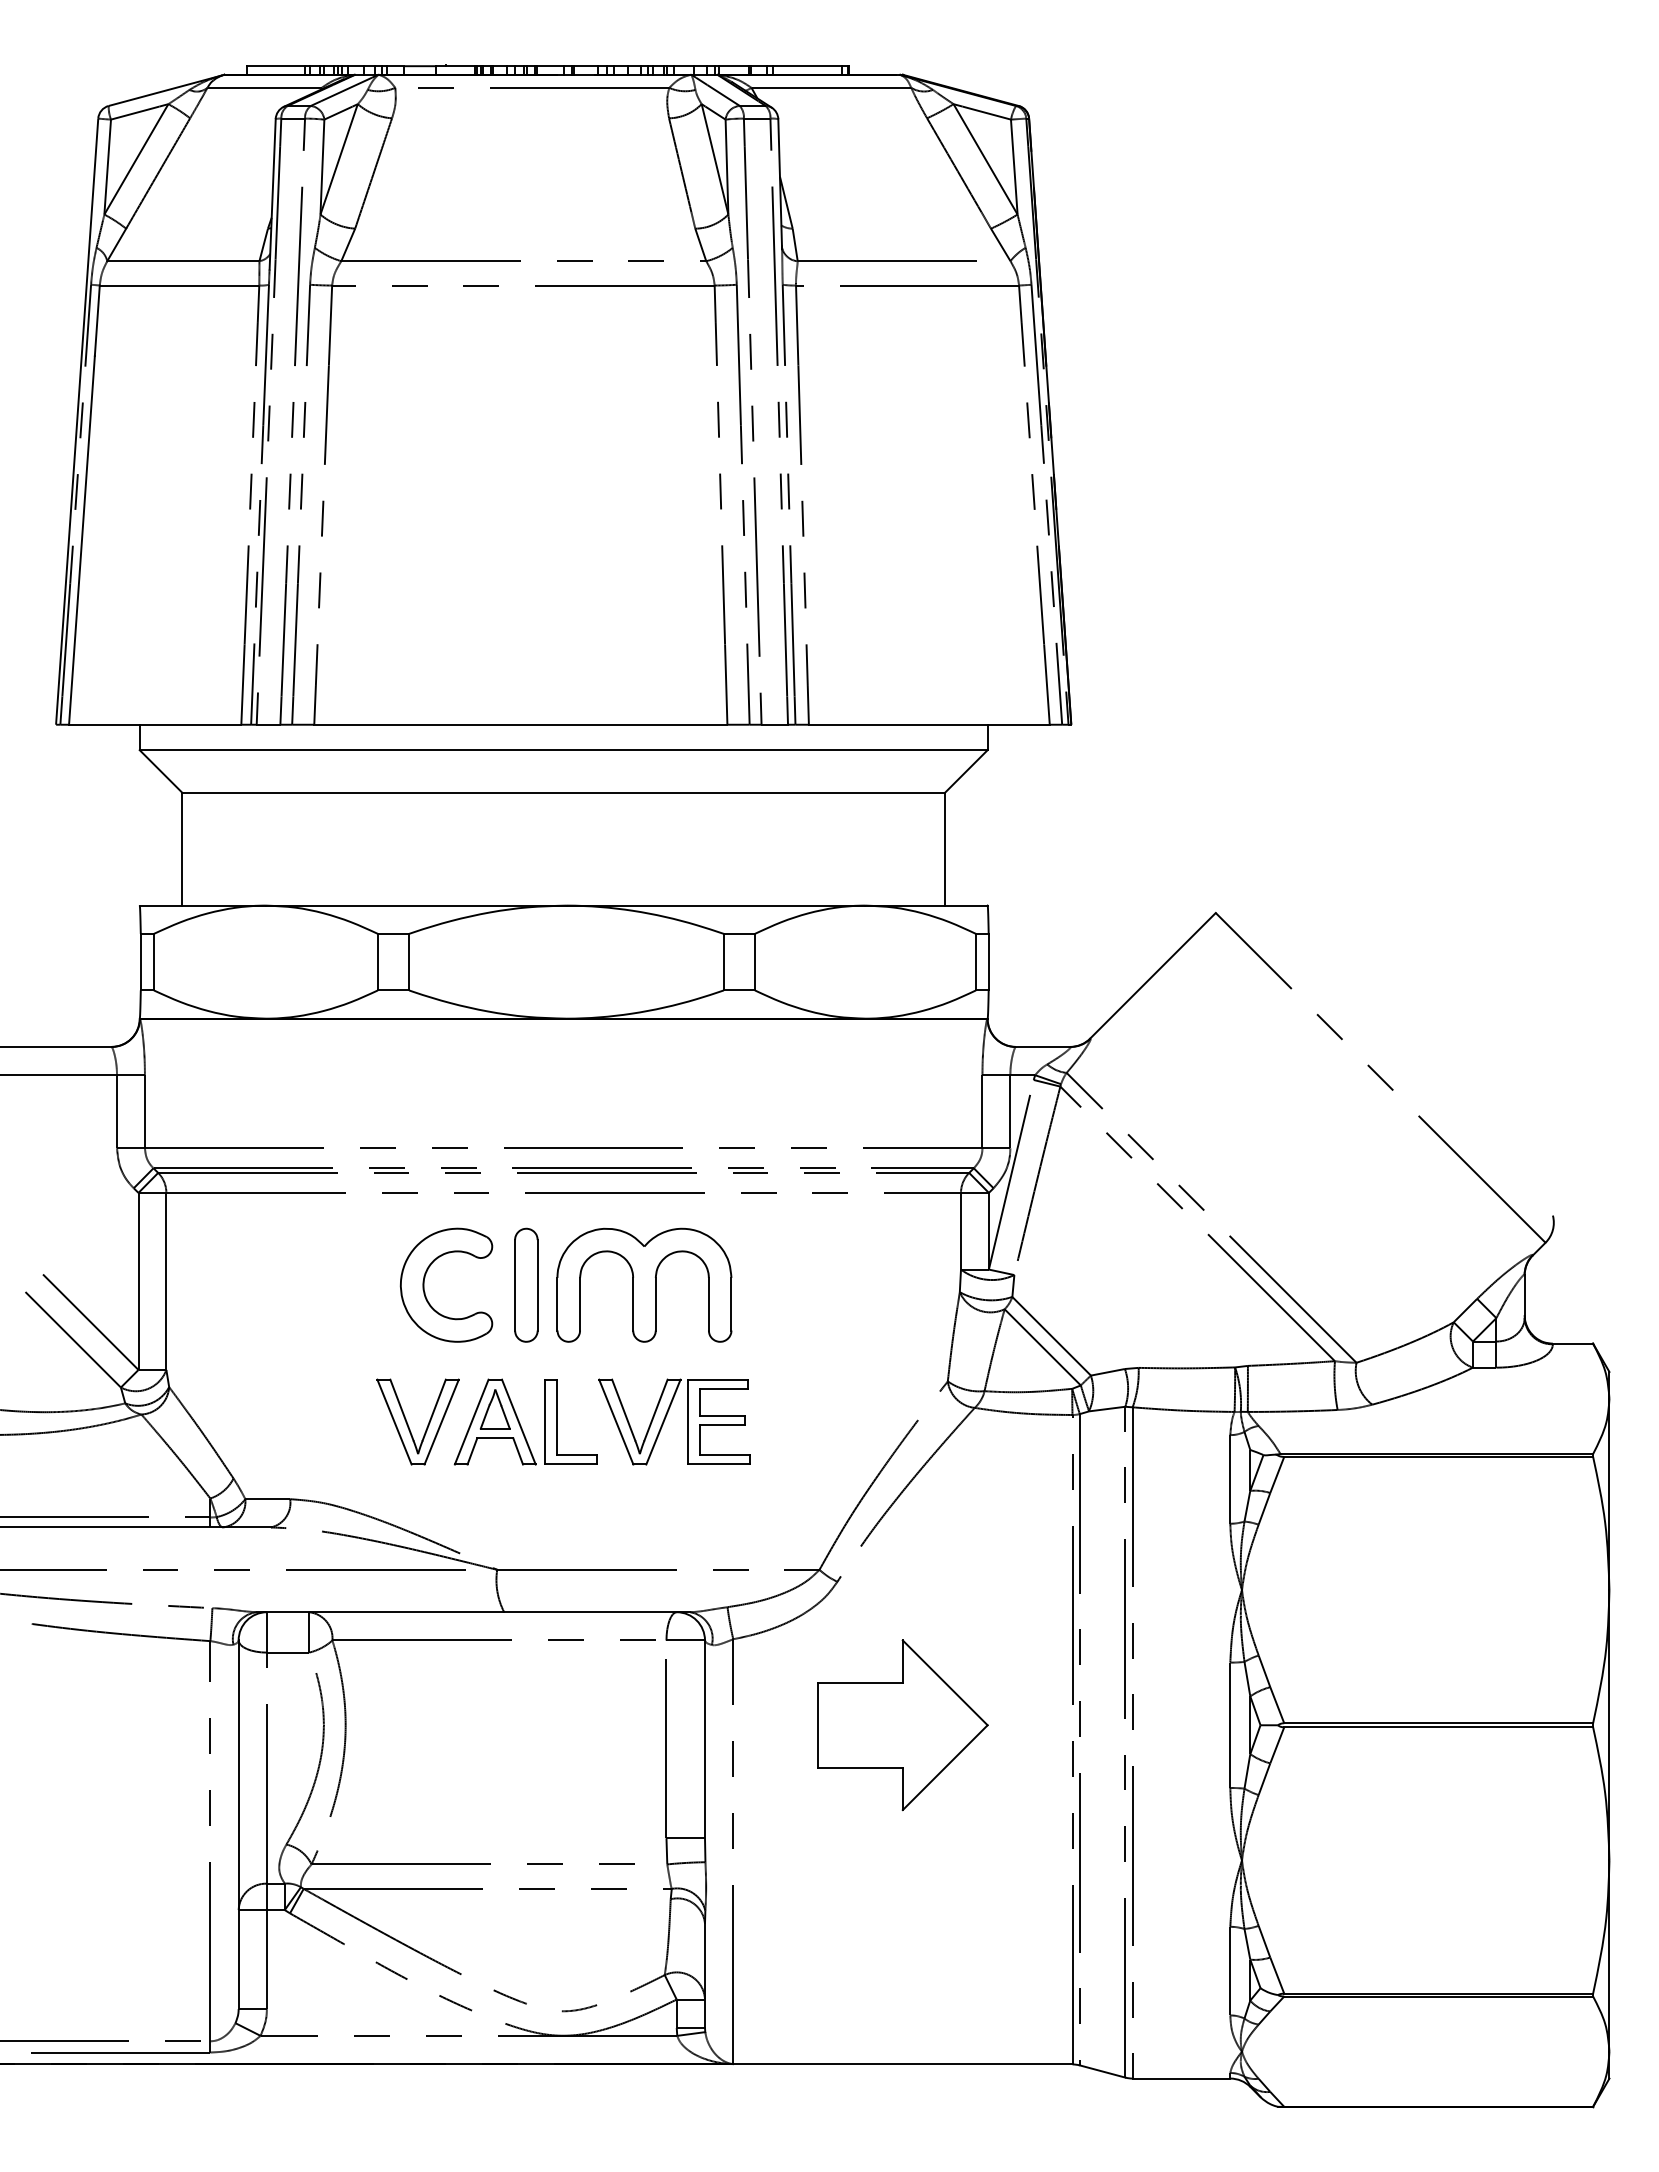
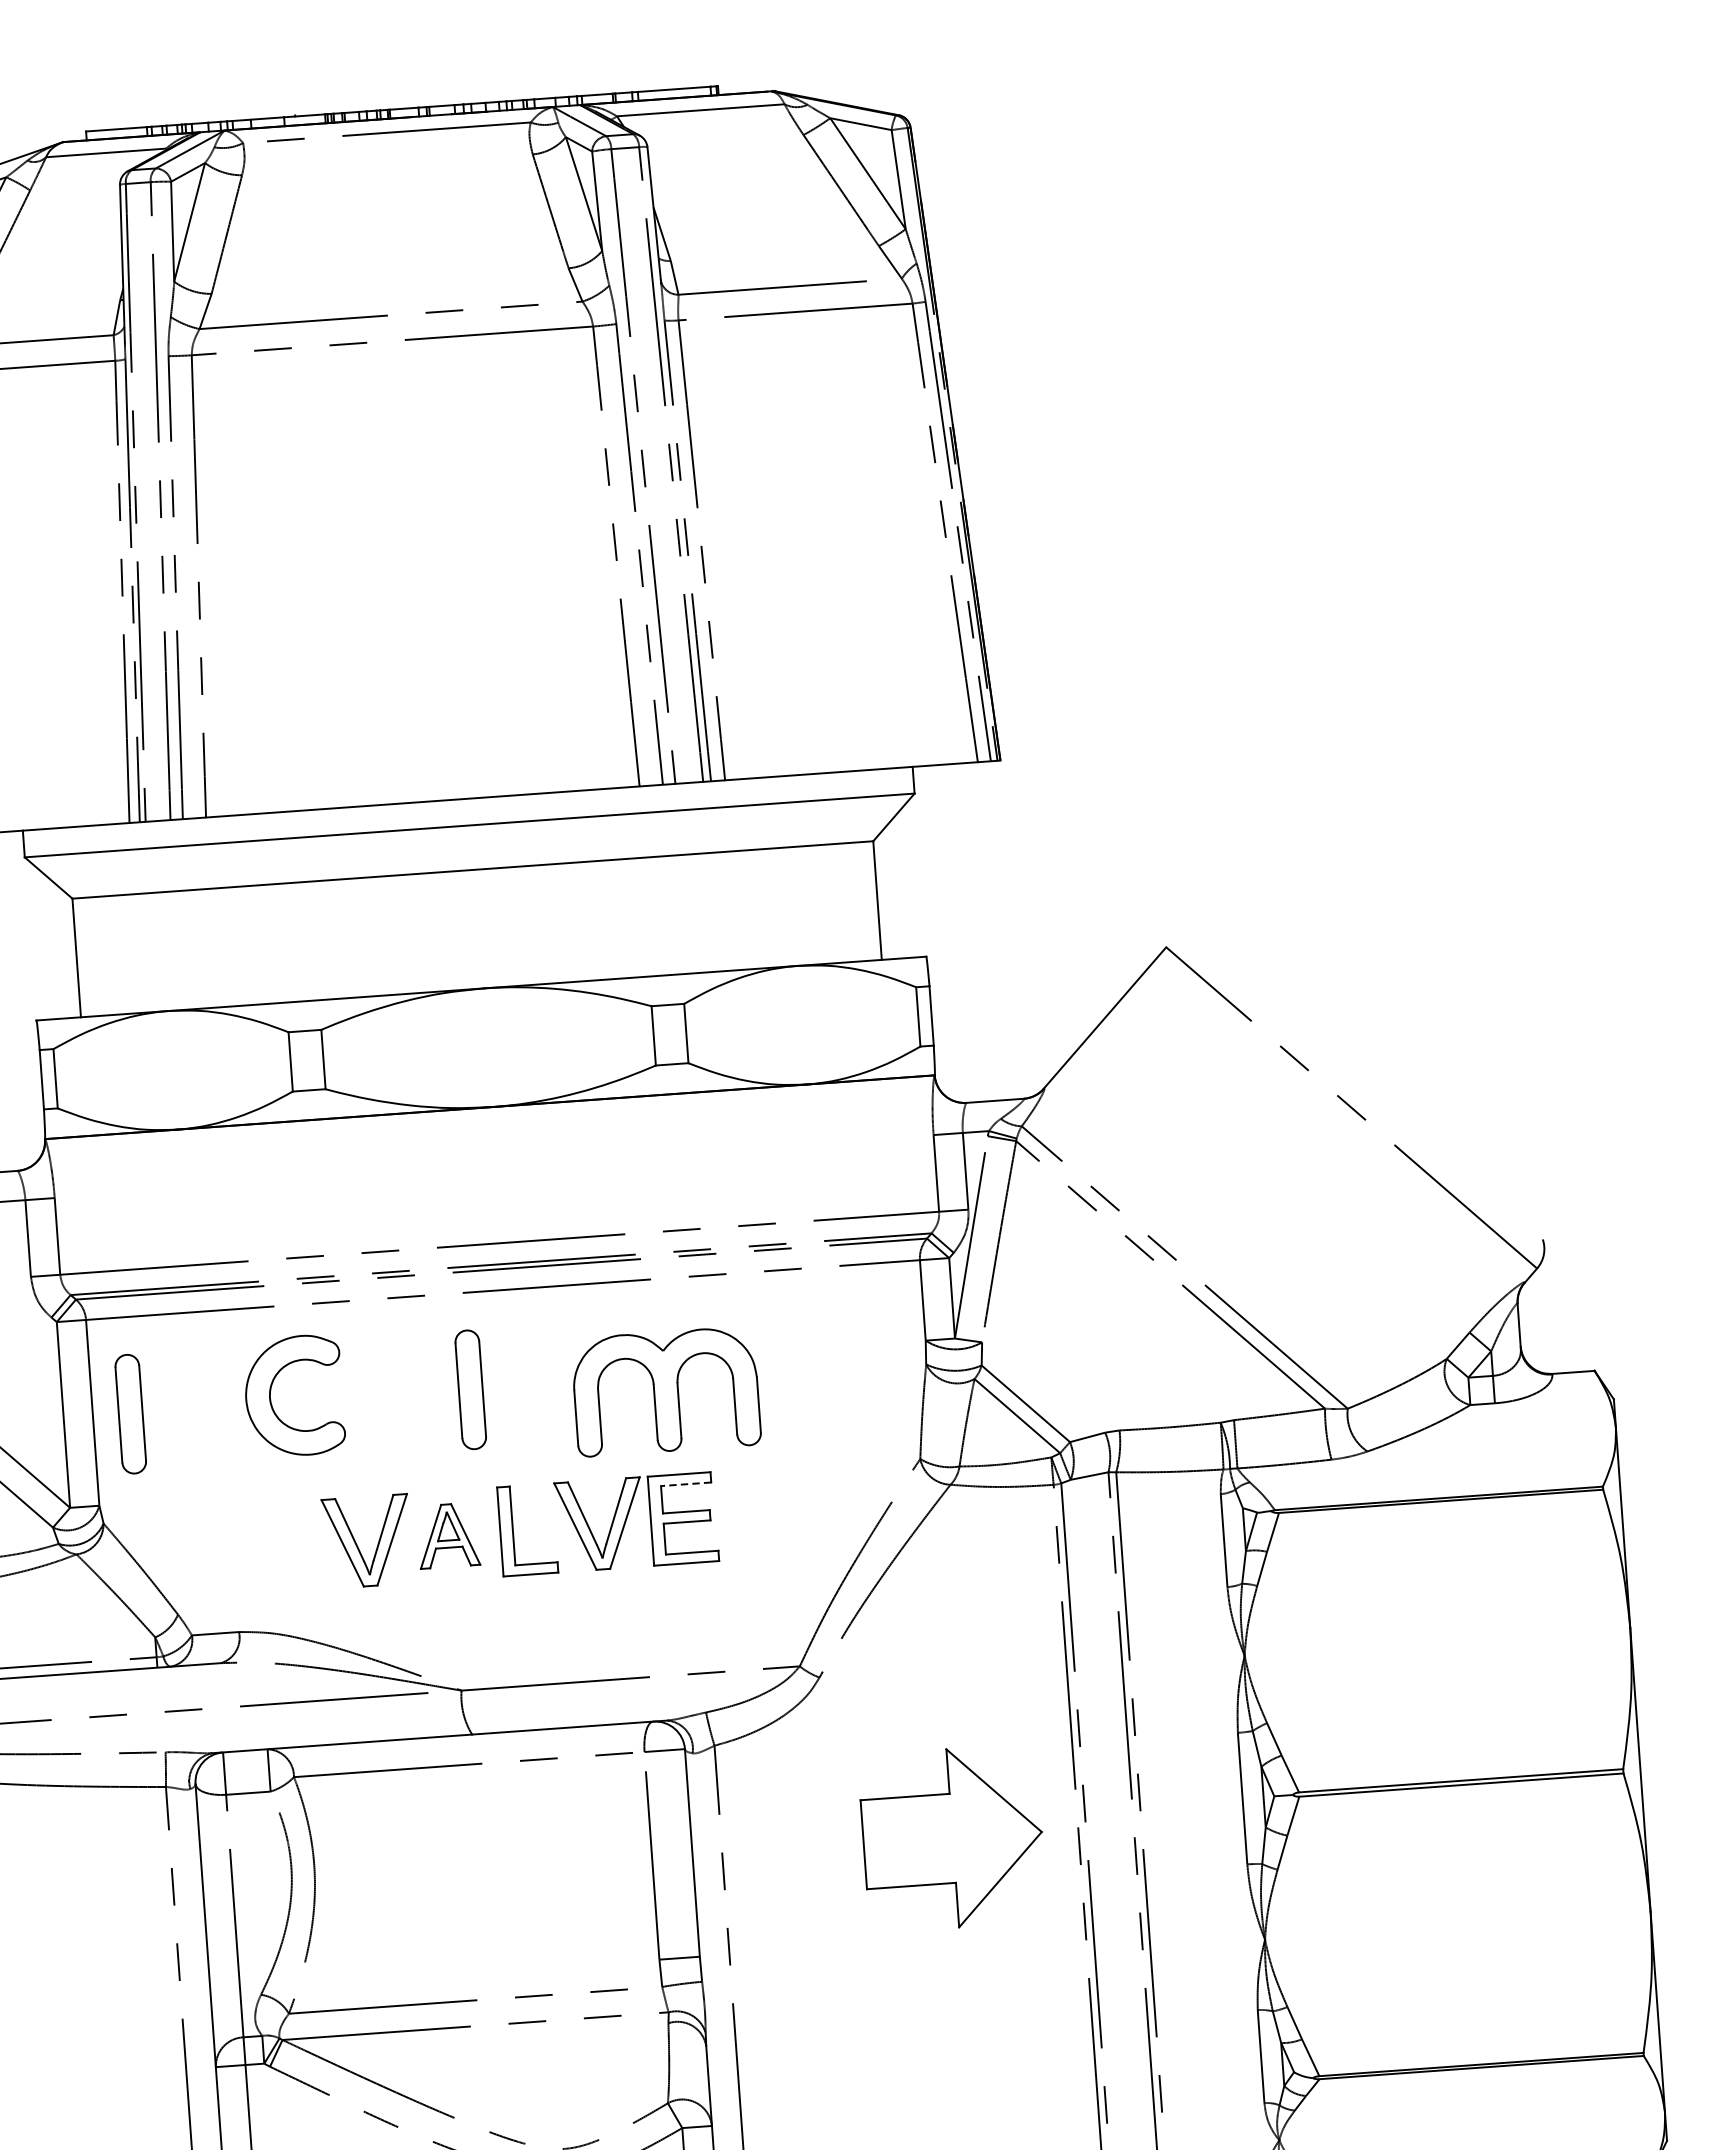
part: (425, 1278) -> (271, 1390), moved
part: (202, 1284) -> (130, 1413), added
part: (644, 1284) -> (666, 1390), moved
line: (724, 1389) -> (686, 1484), solid -> dashed
part: (494, 1421) -> (447, 1535), size x0.7
part: (902, 1725) -> (952, 1838), moved

